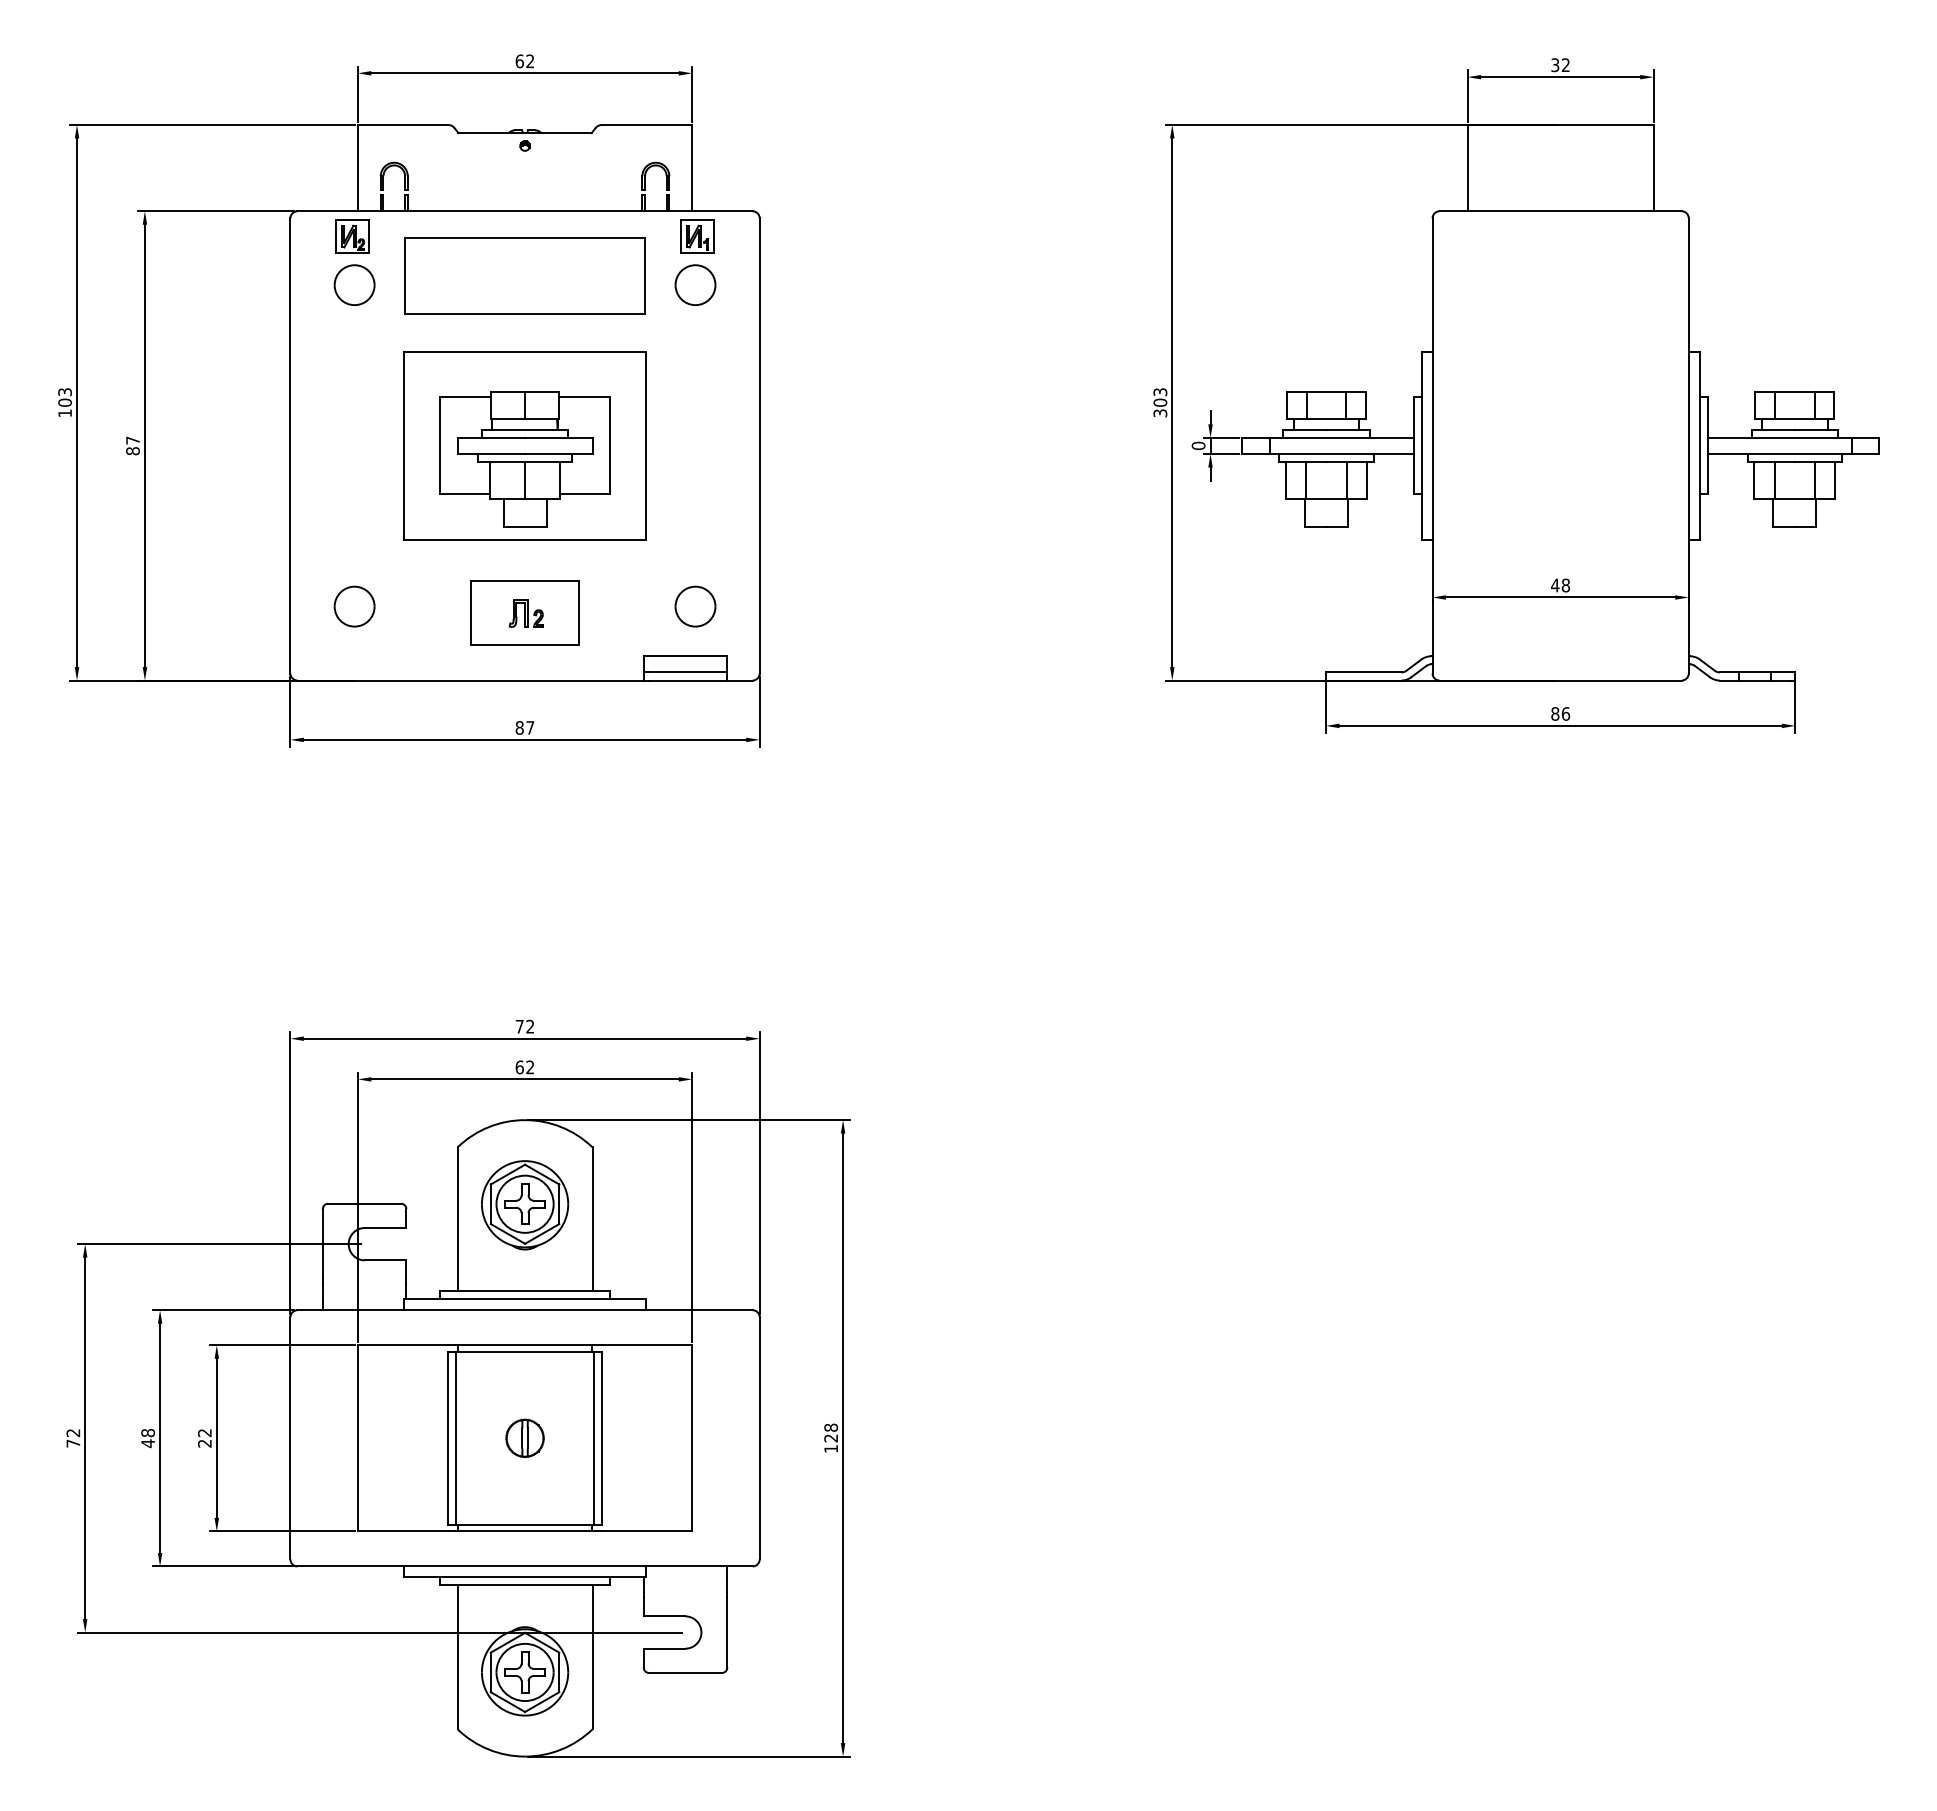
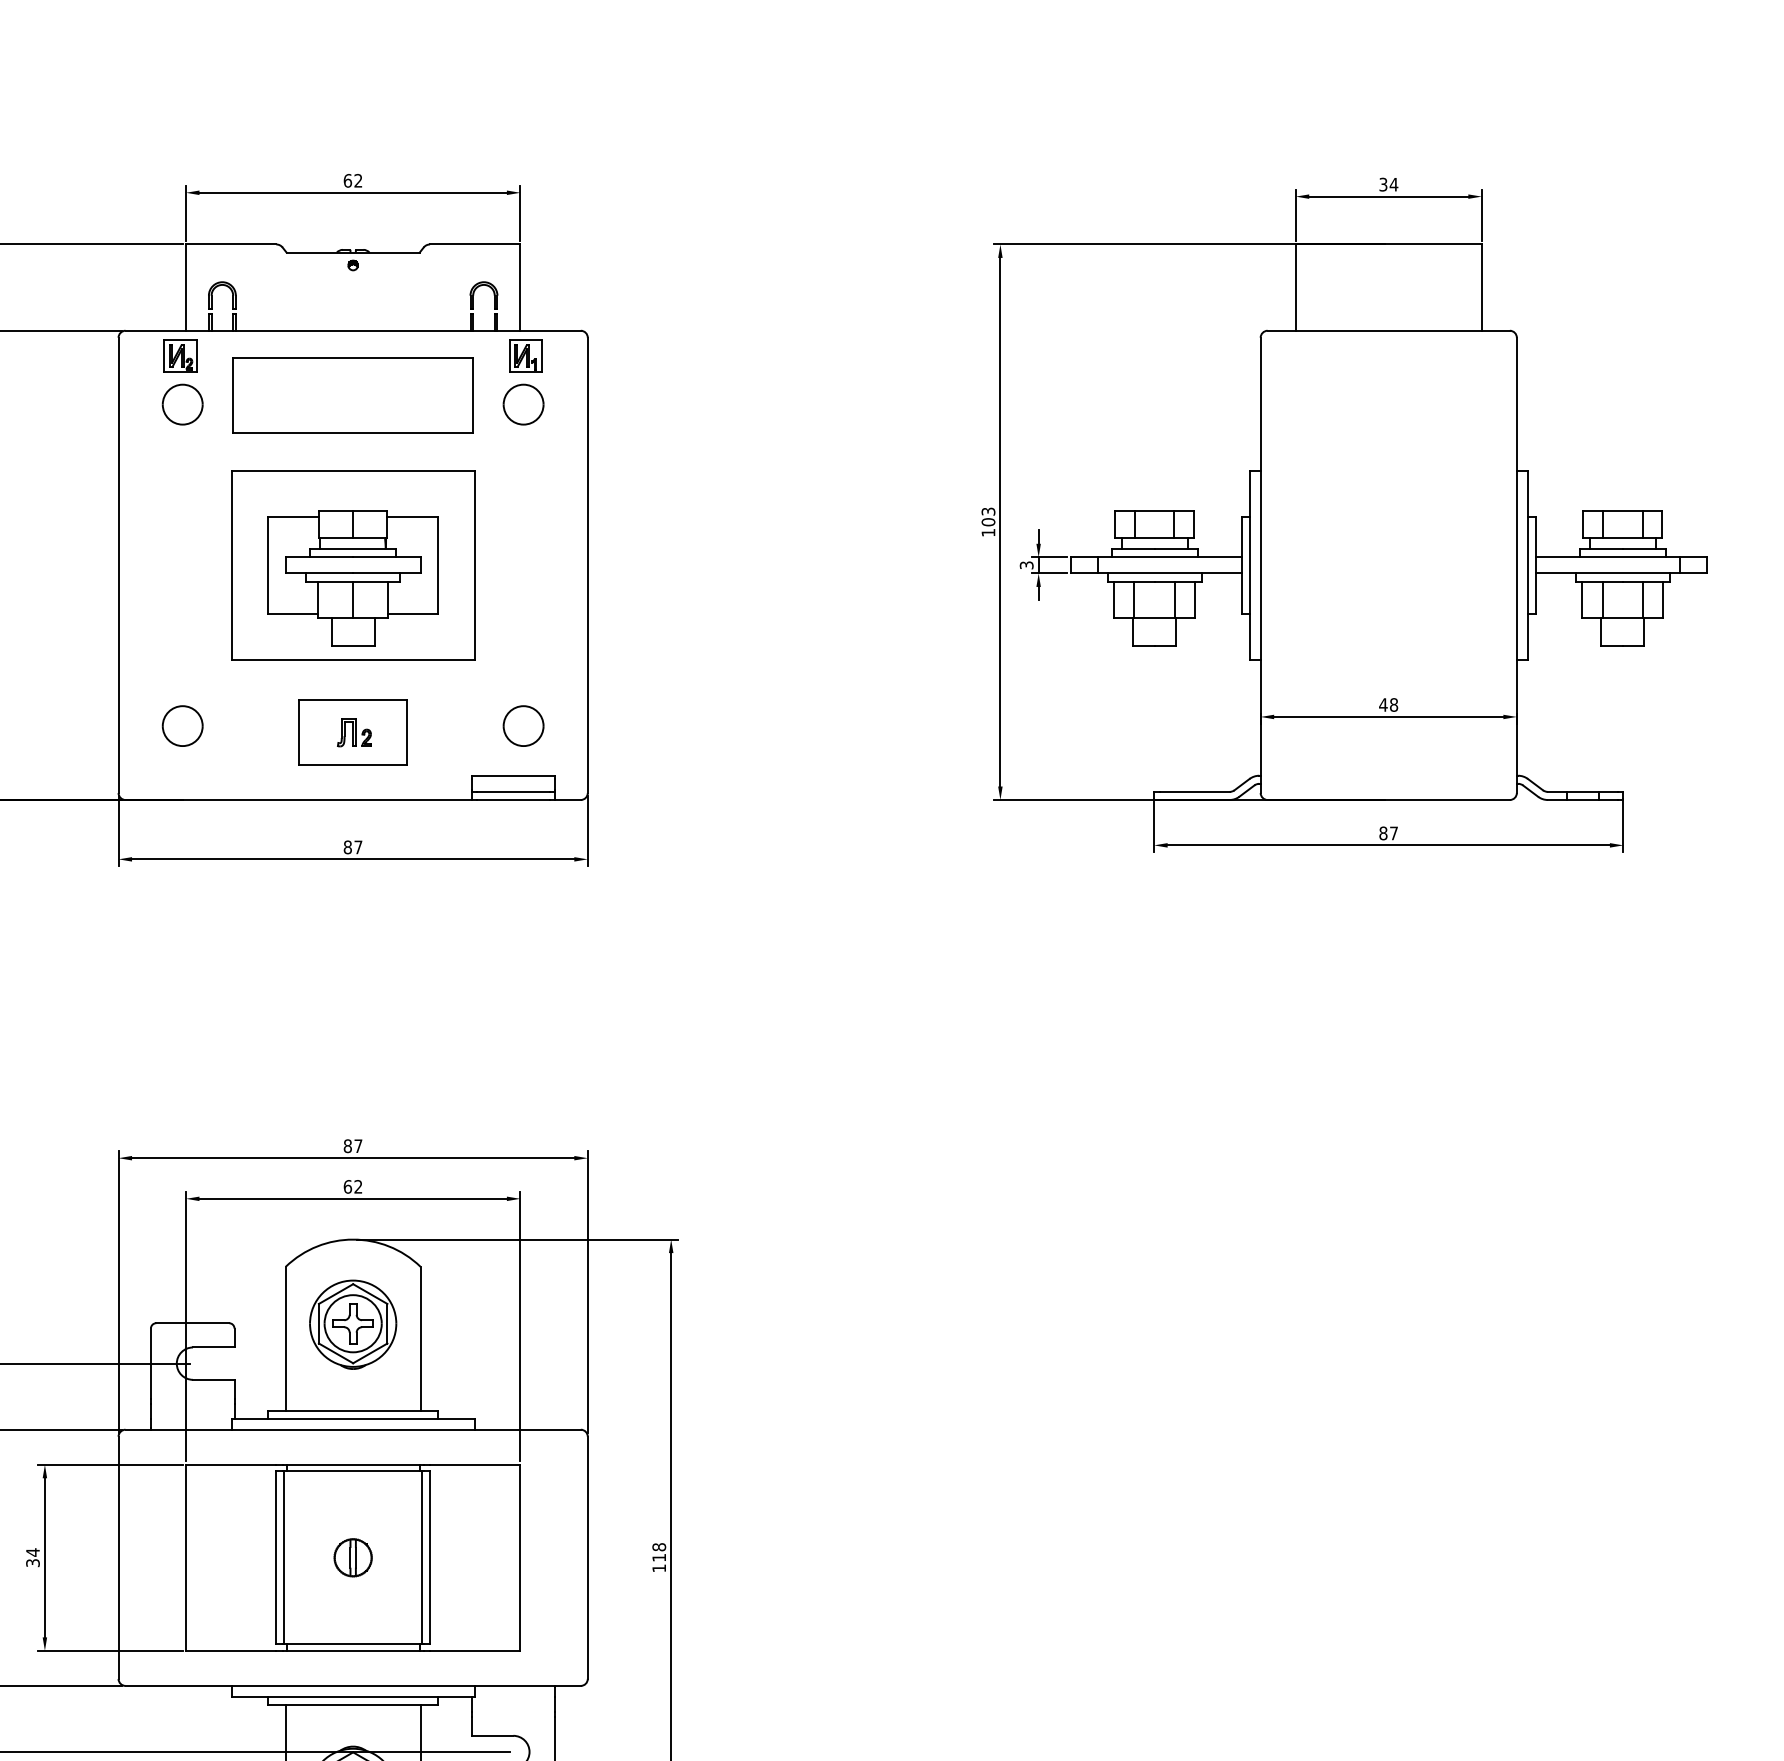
text: (1565, 64) -> (1393, 183), 32 -> 34
text: (1160, 413) -> (988, 532), 303 -> 103
text: (1198, 445) -> (1026, 564), 0 -> 3
text: (1565, 713) -> (1393, 832), 86 -> 87
text: (524, 1026) -> (352, 1145), 72 -> 87
text: (204, 1437) -> (32, 1556), 22 -> 34
text: (830, 1438) -> (658, 1557), 128 -> 118

